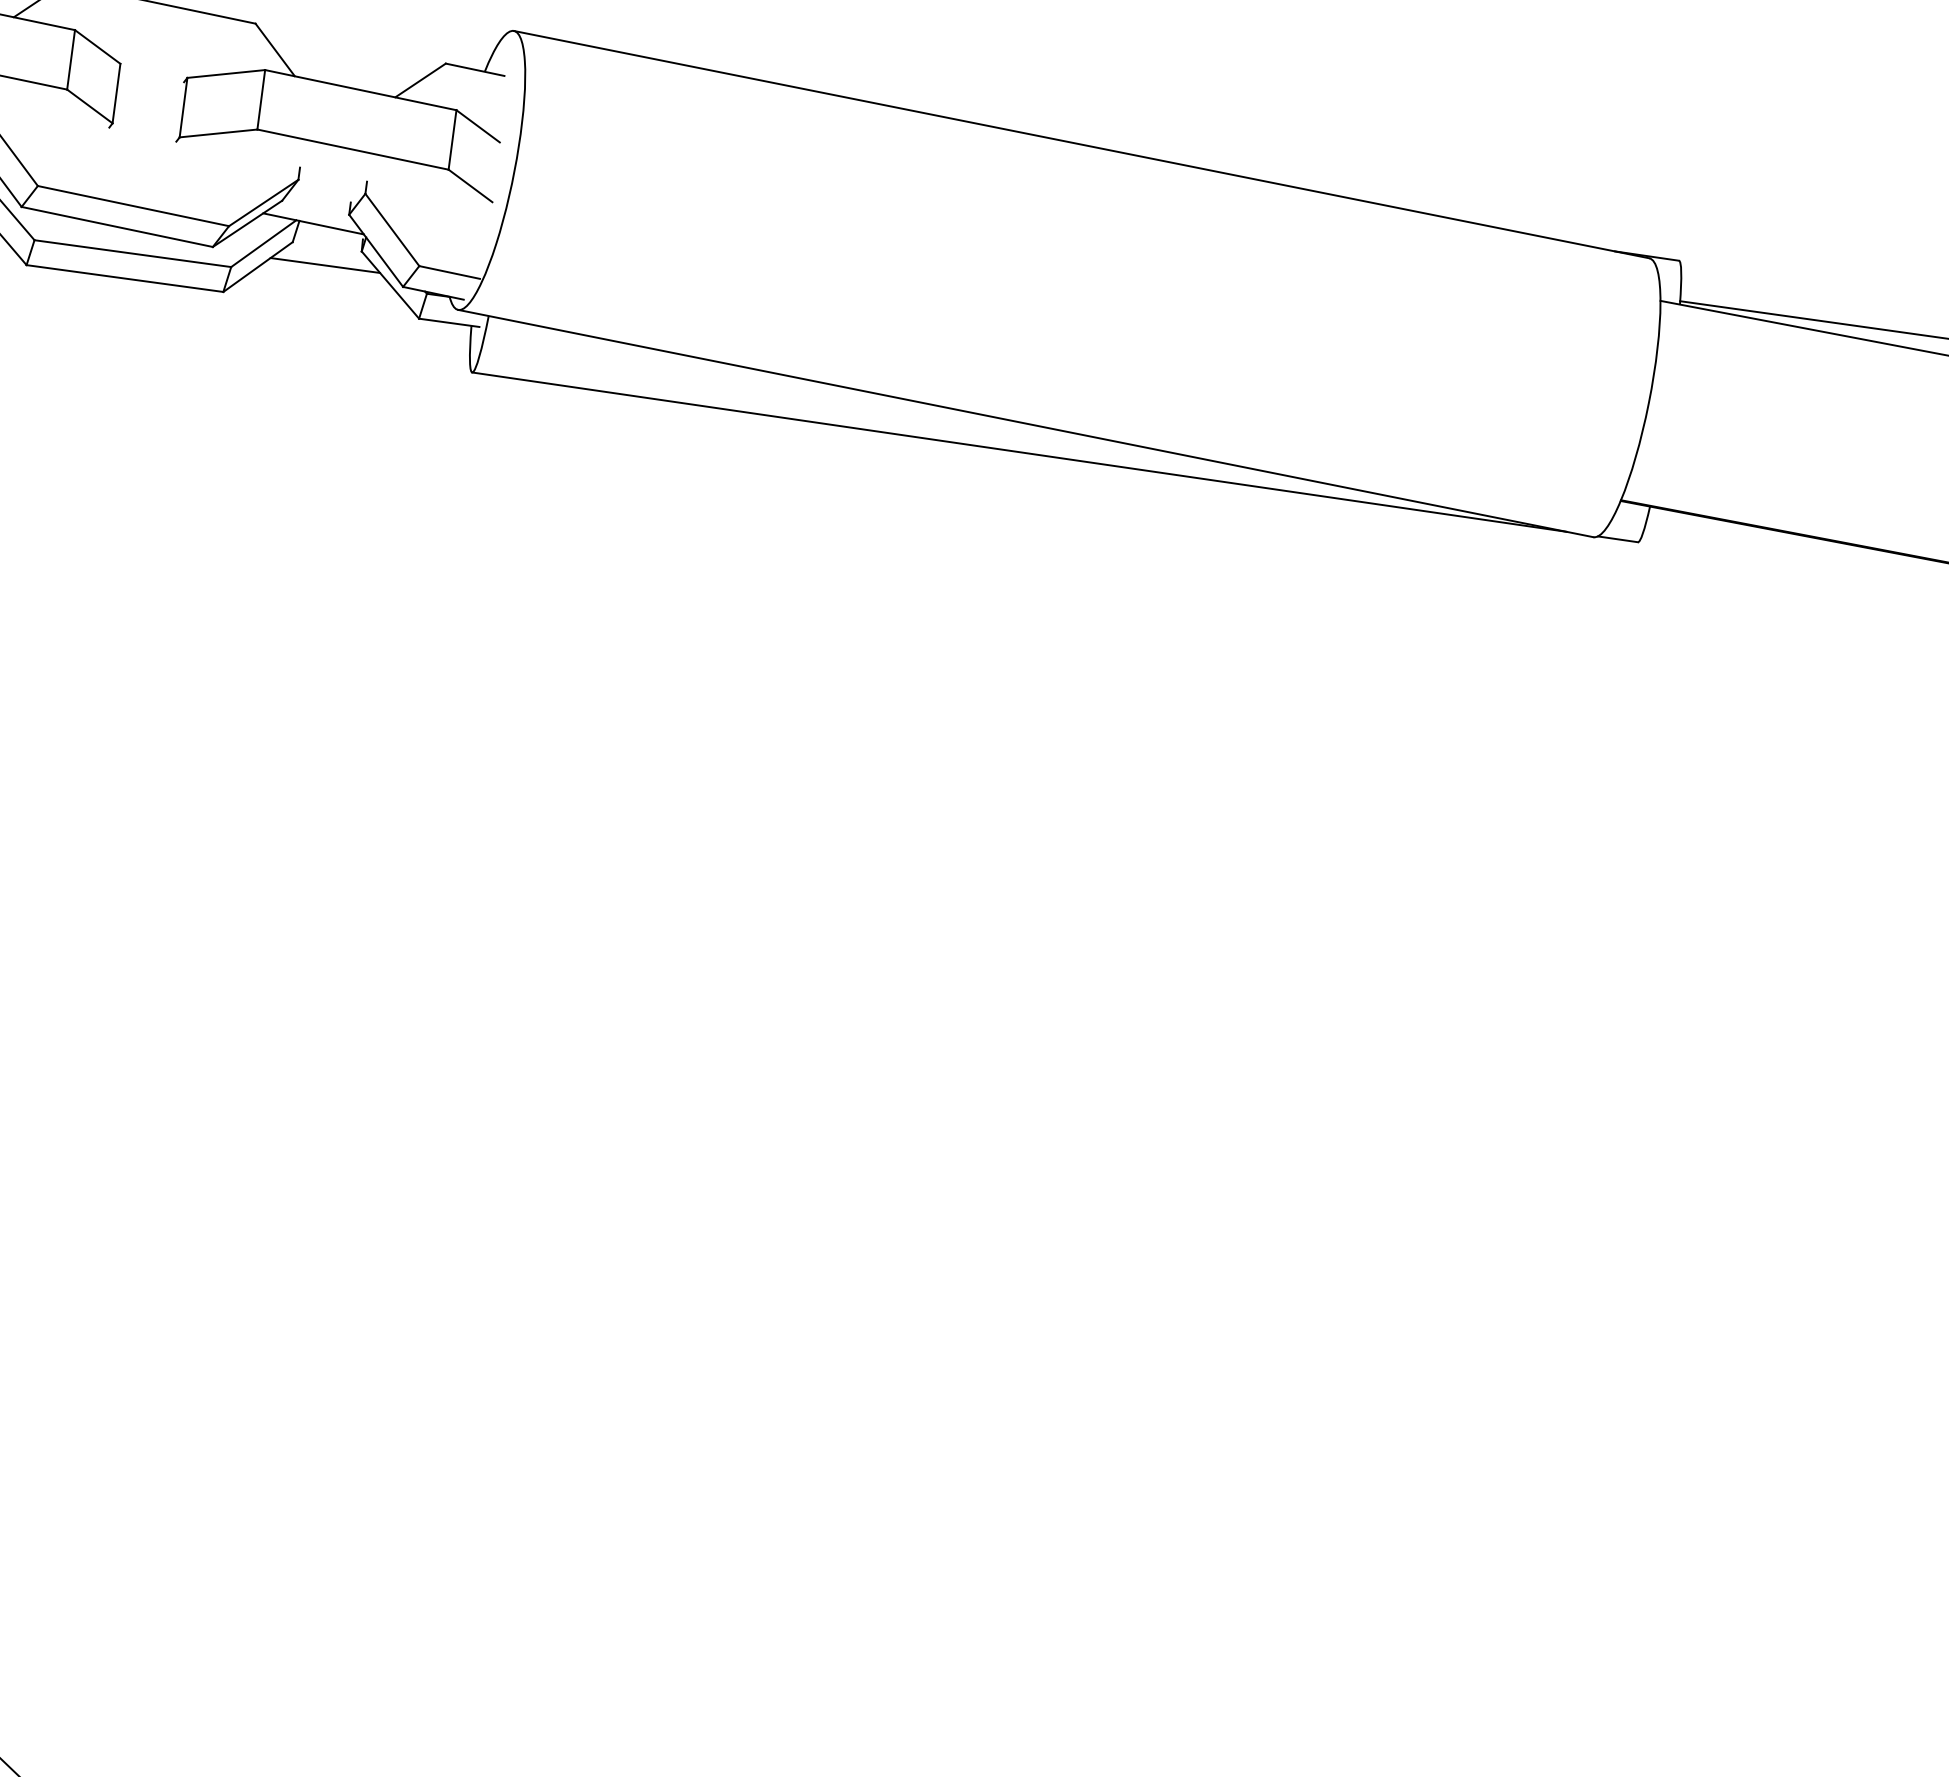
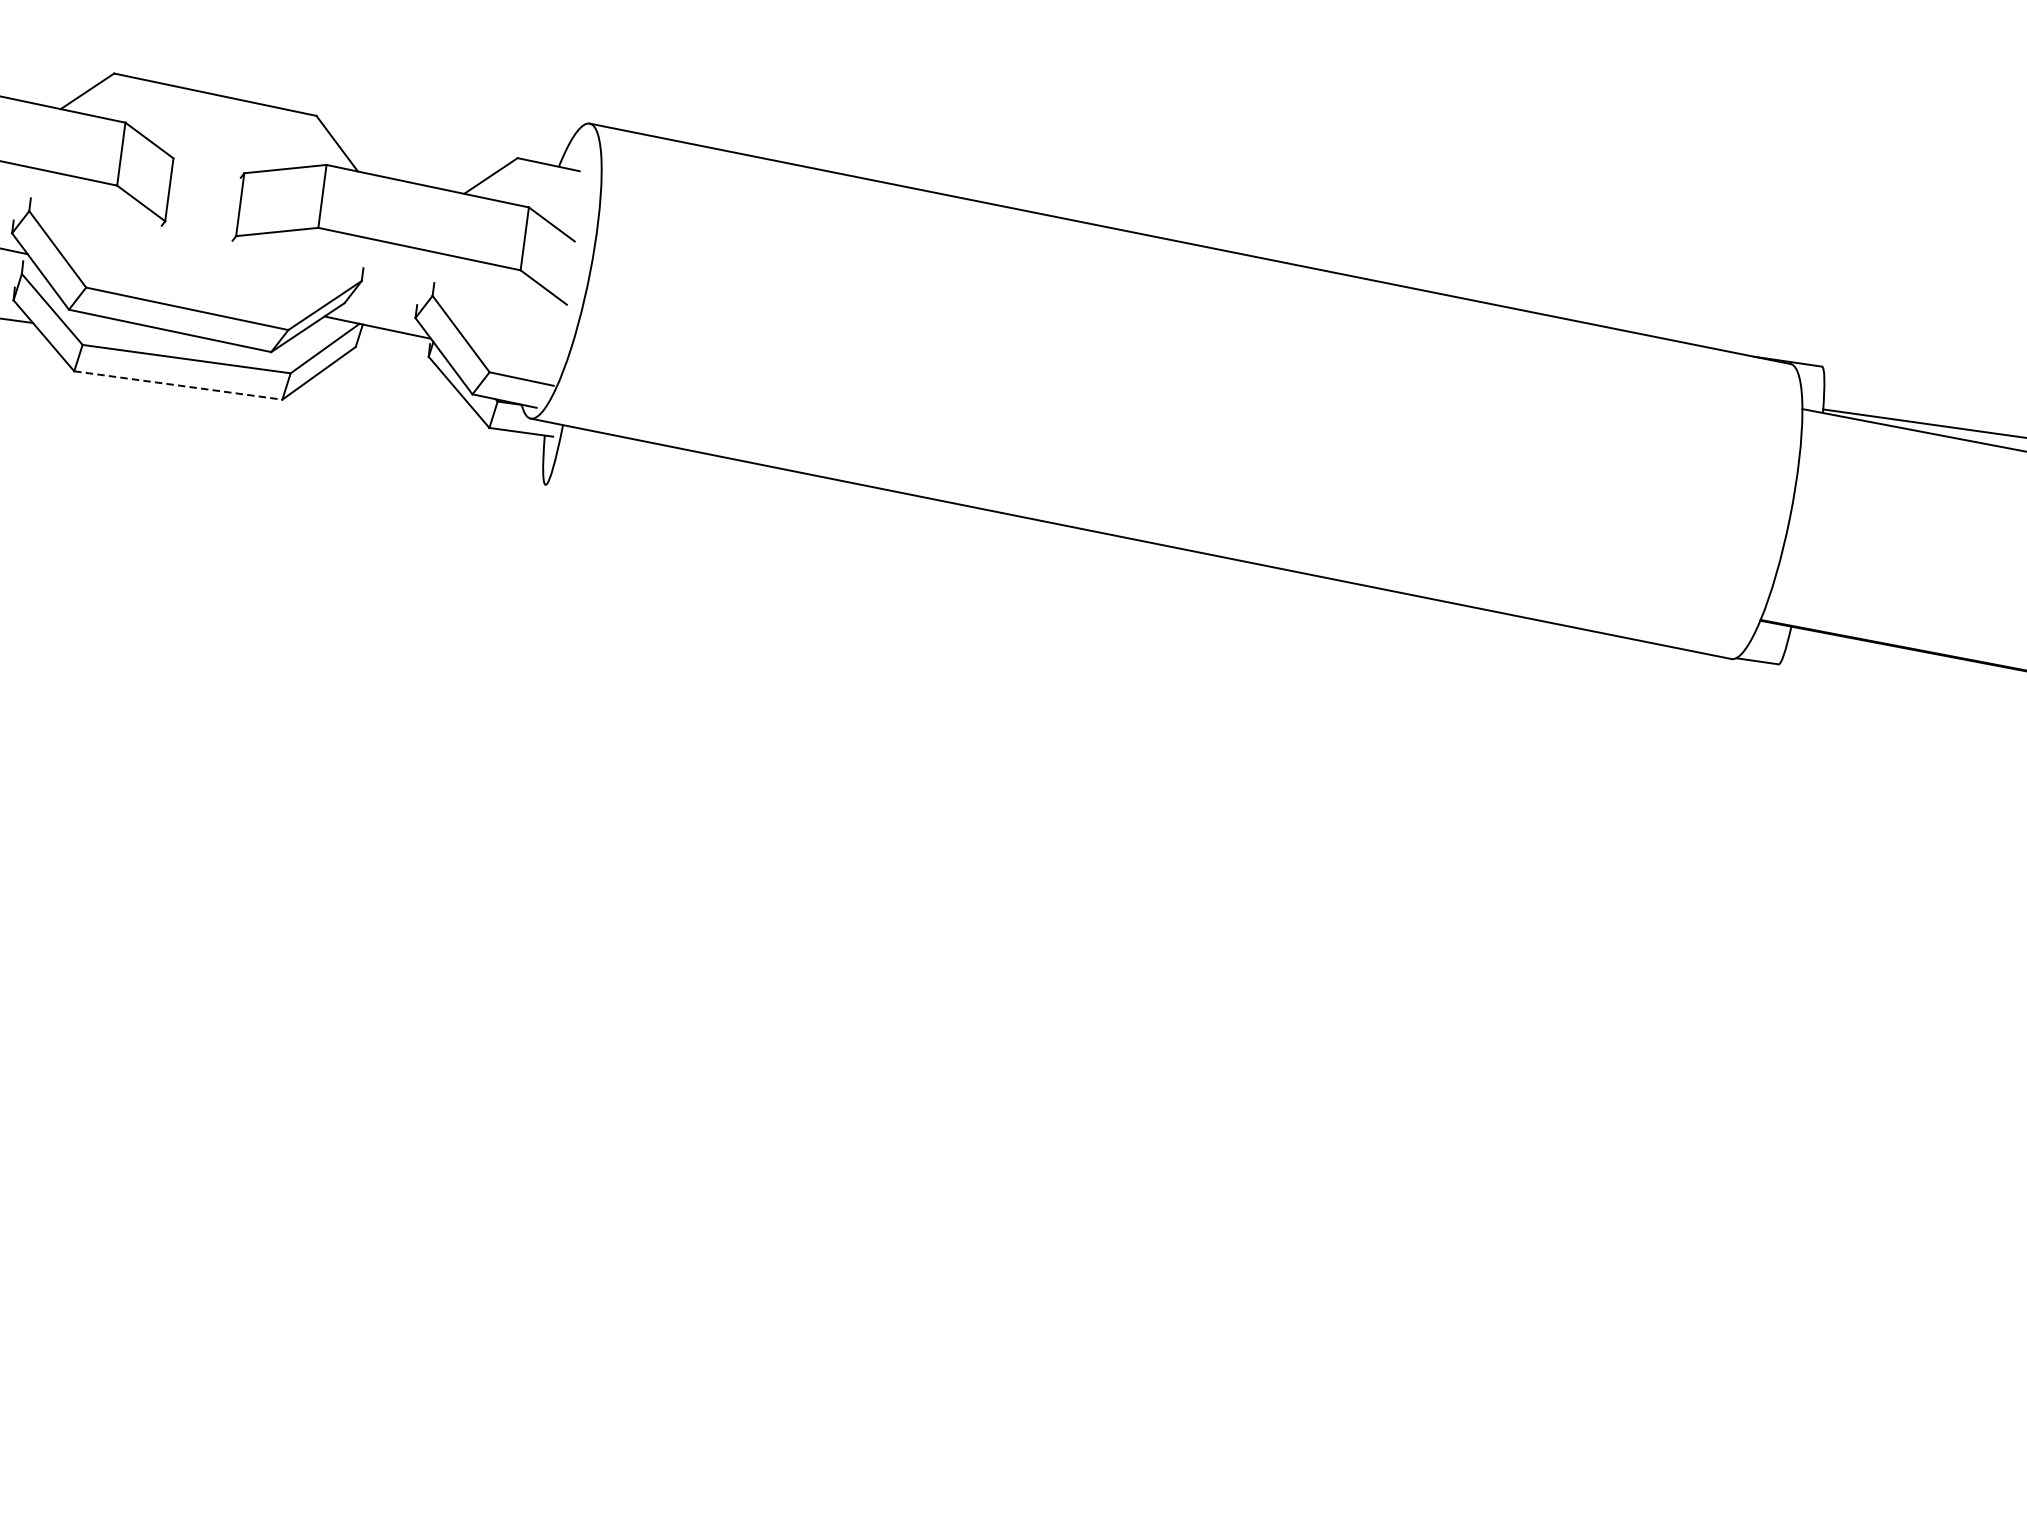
line: (325, 265) -> (390, 371), removed
line: (125, 278) -> (178, 385), solid -> dashed
line: (1019, 451) -> (1124, 568), removed

